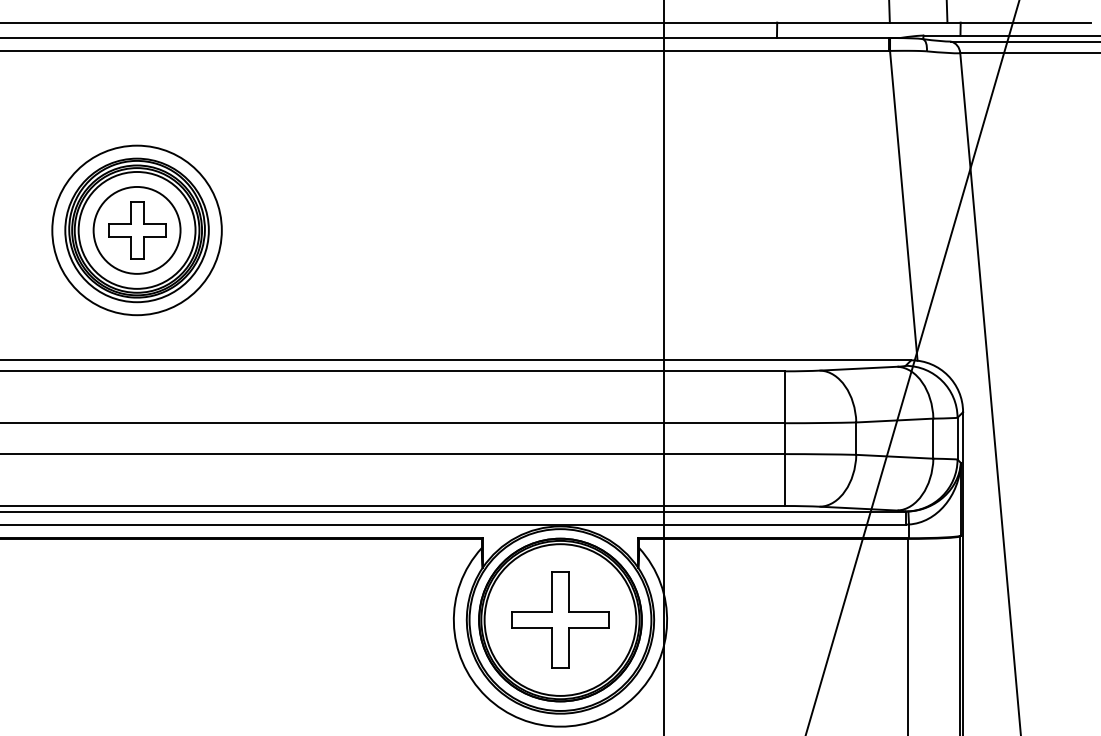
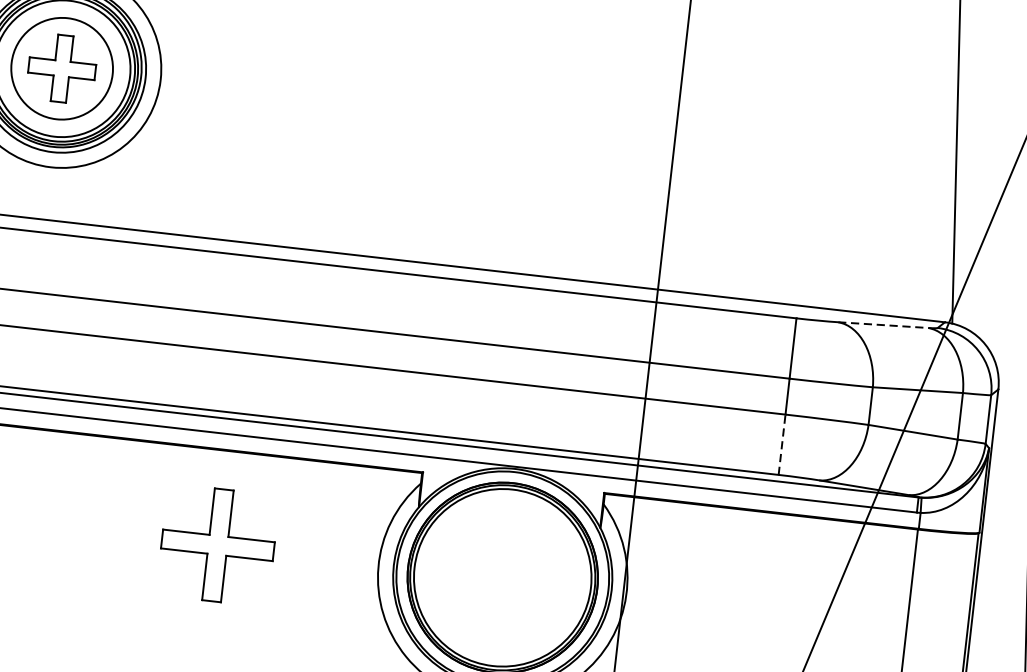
line: (859, 368) -> (883, 324), solid -> dashed
line: (784, 480) -> (781, 445), solid -> dashed
part: (560, 619) -> (218, 544), moved

